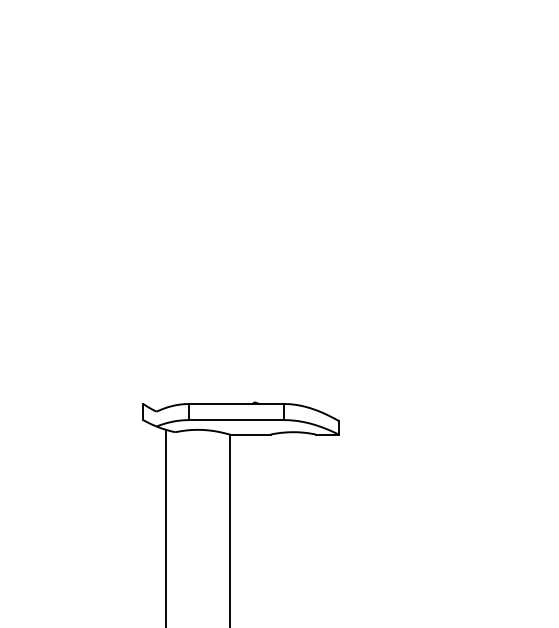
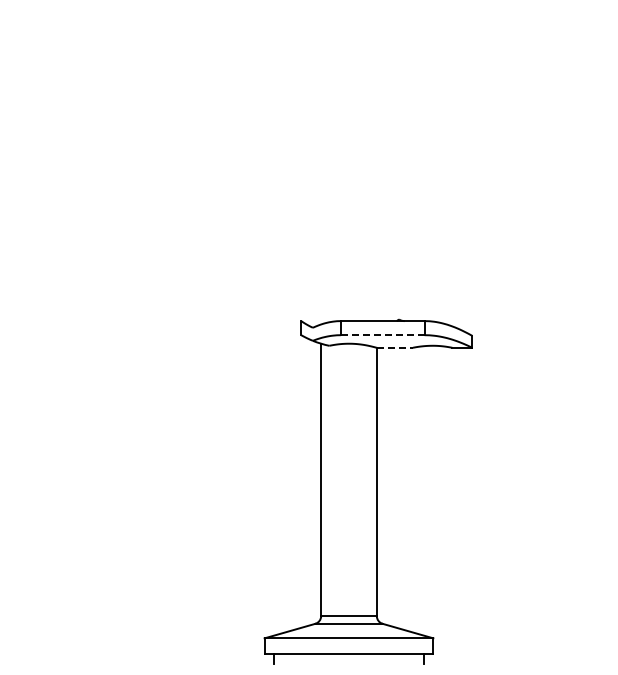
line: (236, 420) -> (382, 335), solid -> dashed
line: (249, 434) -> (394, 347), solid -> dashed

